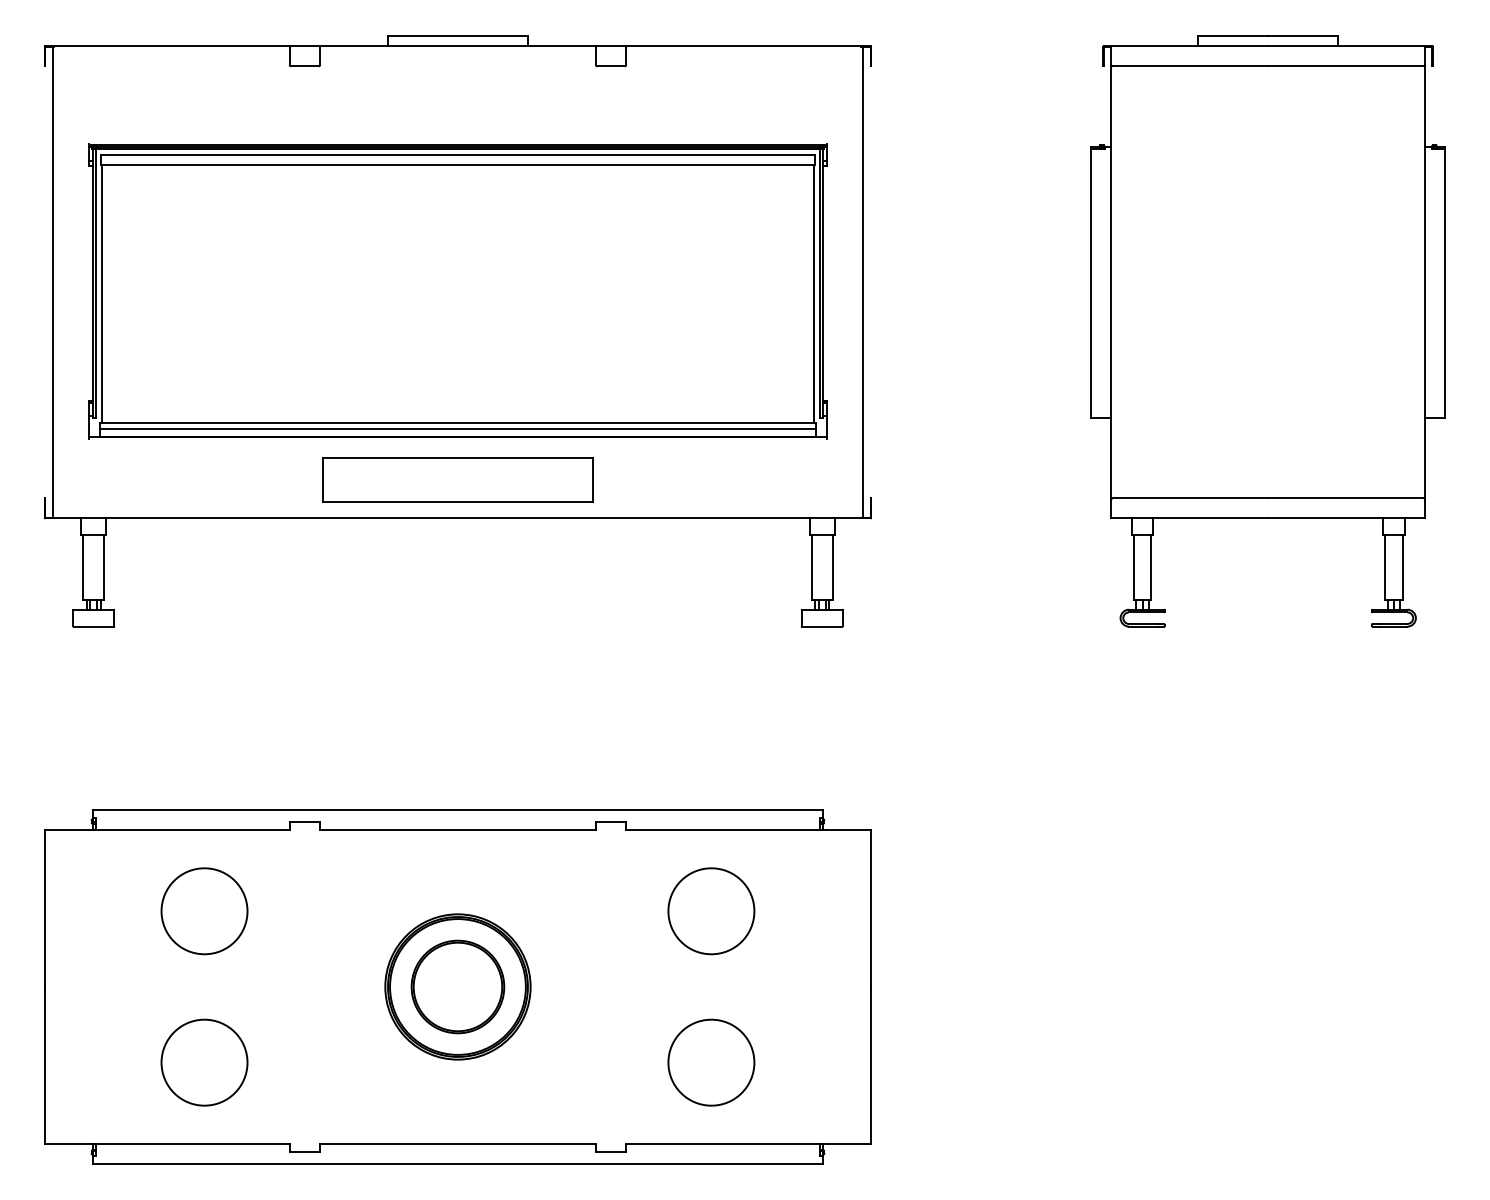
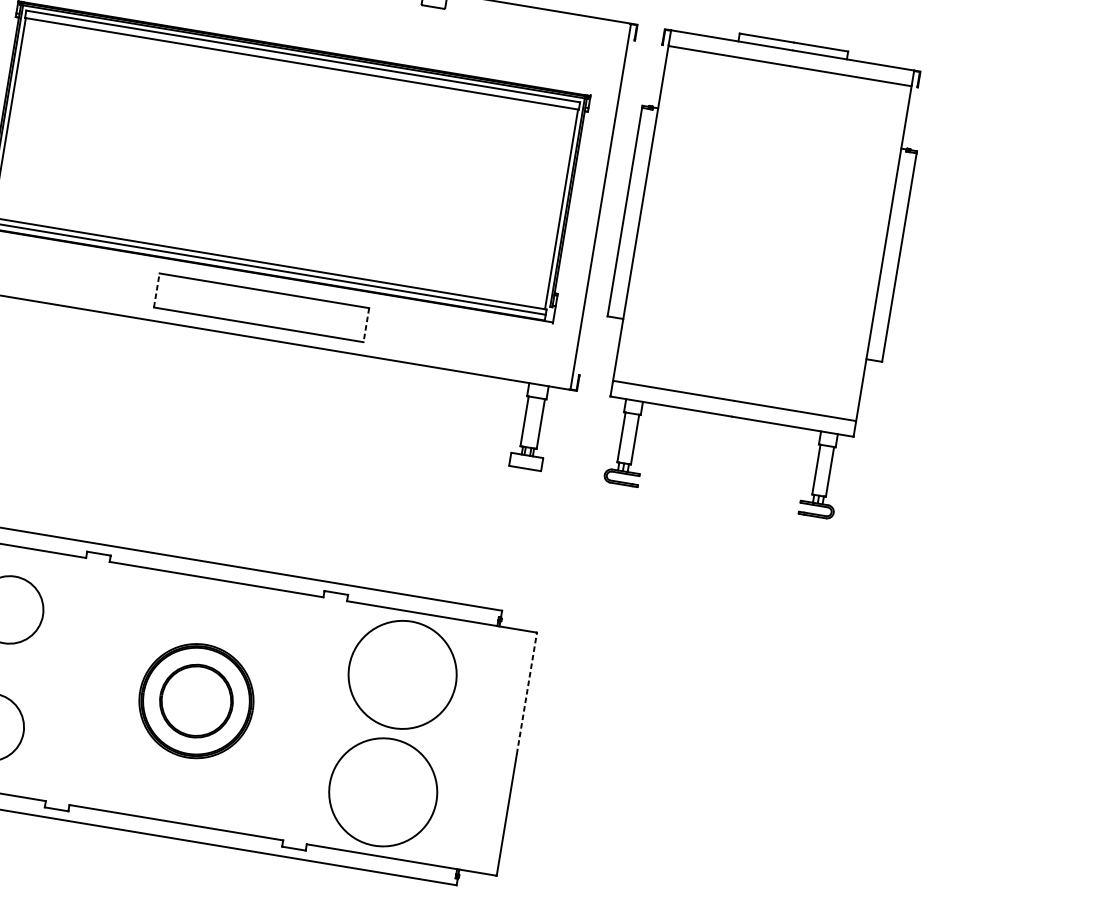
part: (1267, 331) -> (755, 271), moved
line: (322, 479) -> (156, 290), solid -> dashed
line: (593, 479) -> (366, 325), solid -> dashed
line: (871, 908) -> (527, 693), solid -> dashed
circle: (711, 911) -> (402, 675), size x1.6
circle: (711, 1062) -> (383, 792), size x1.6

